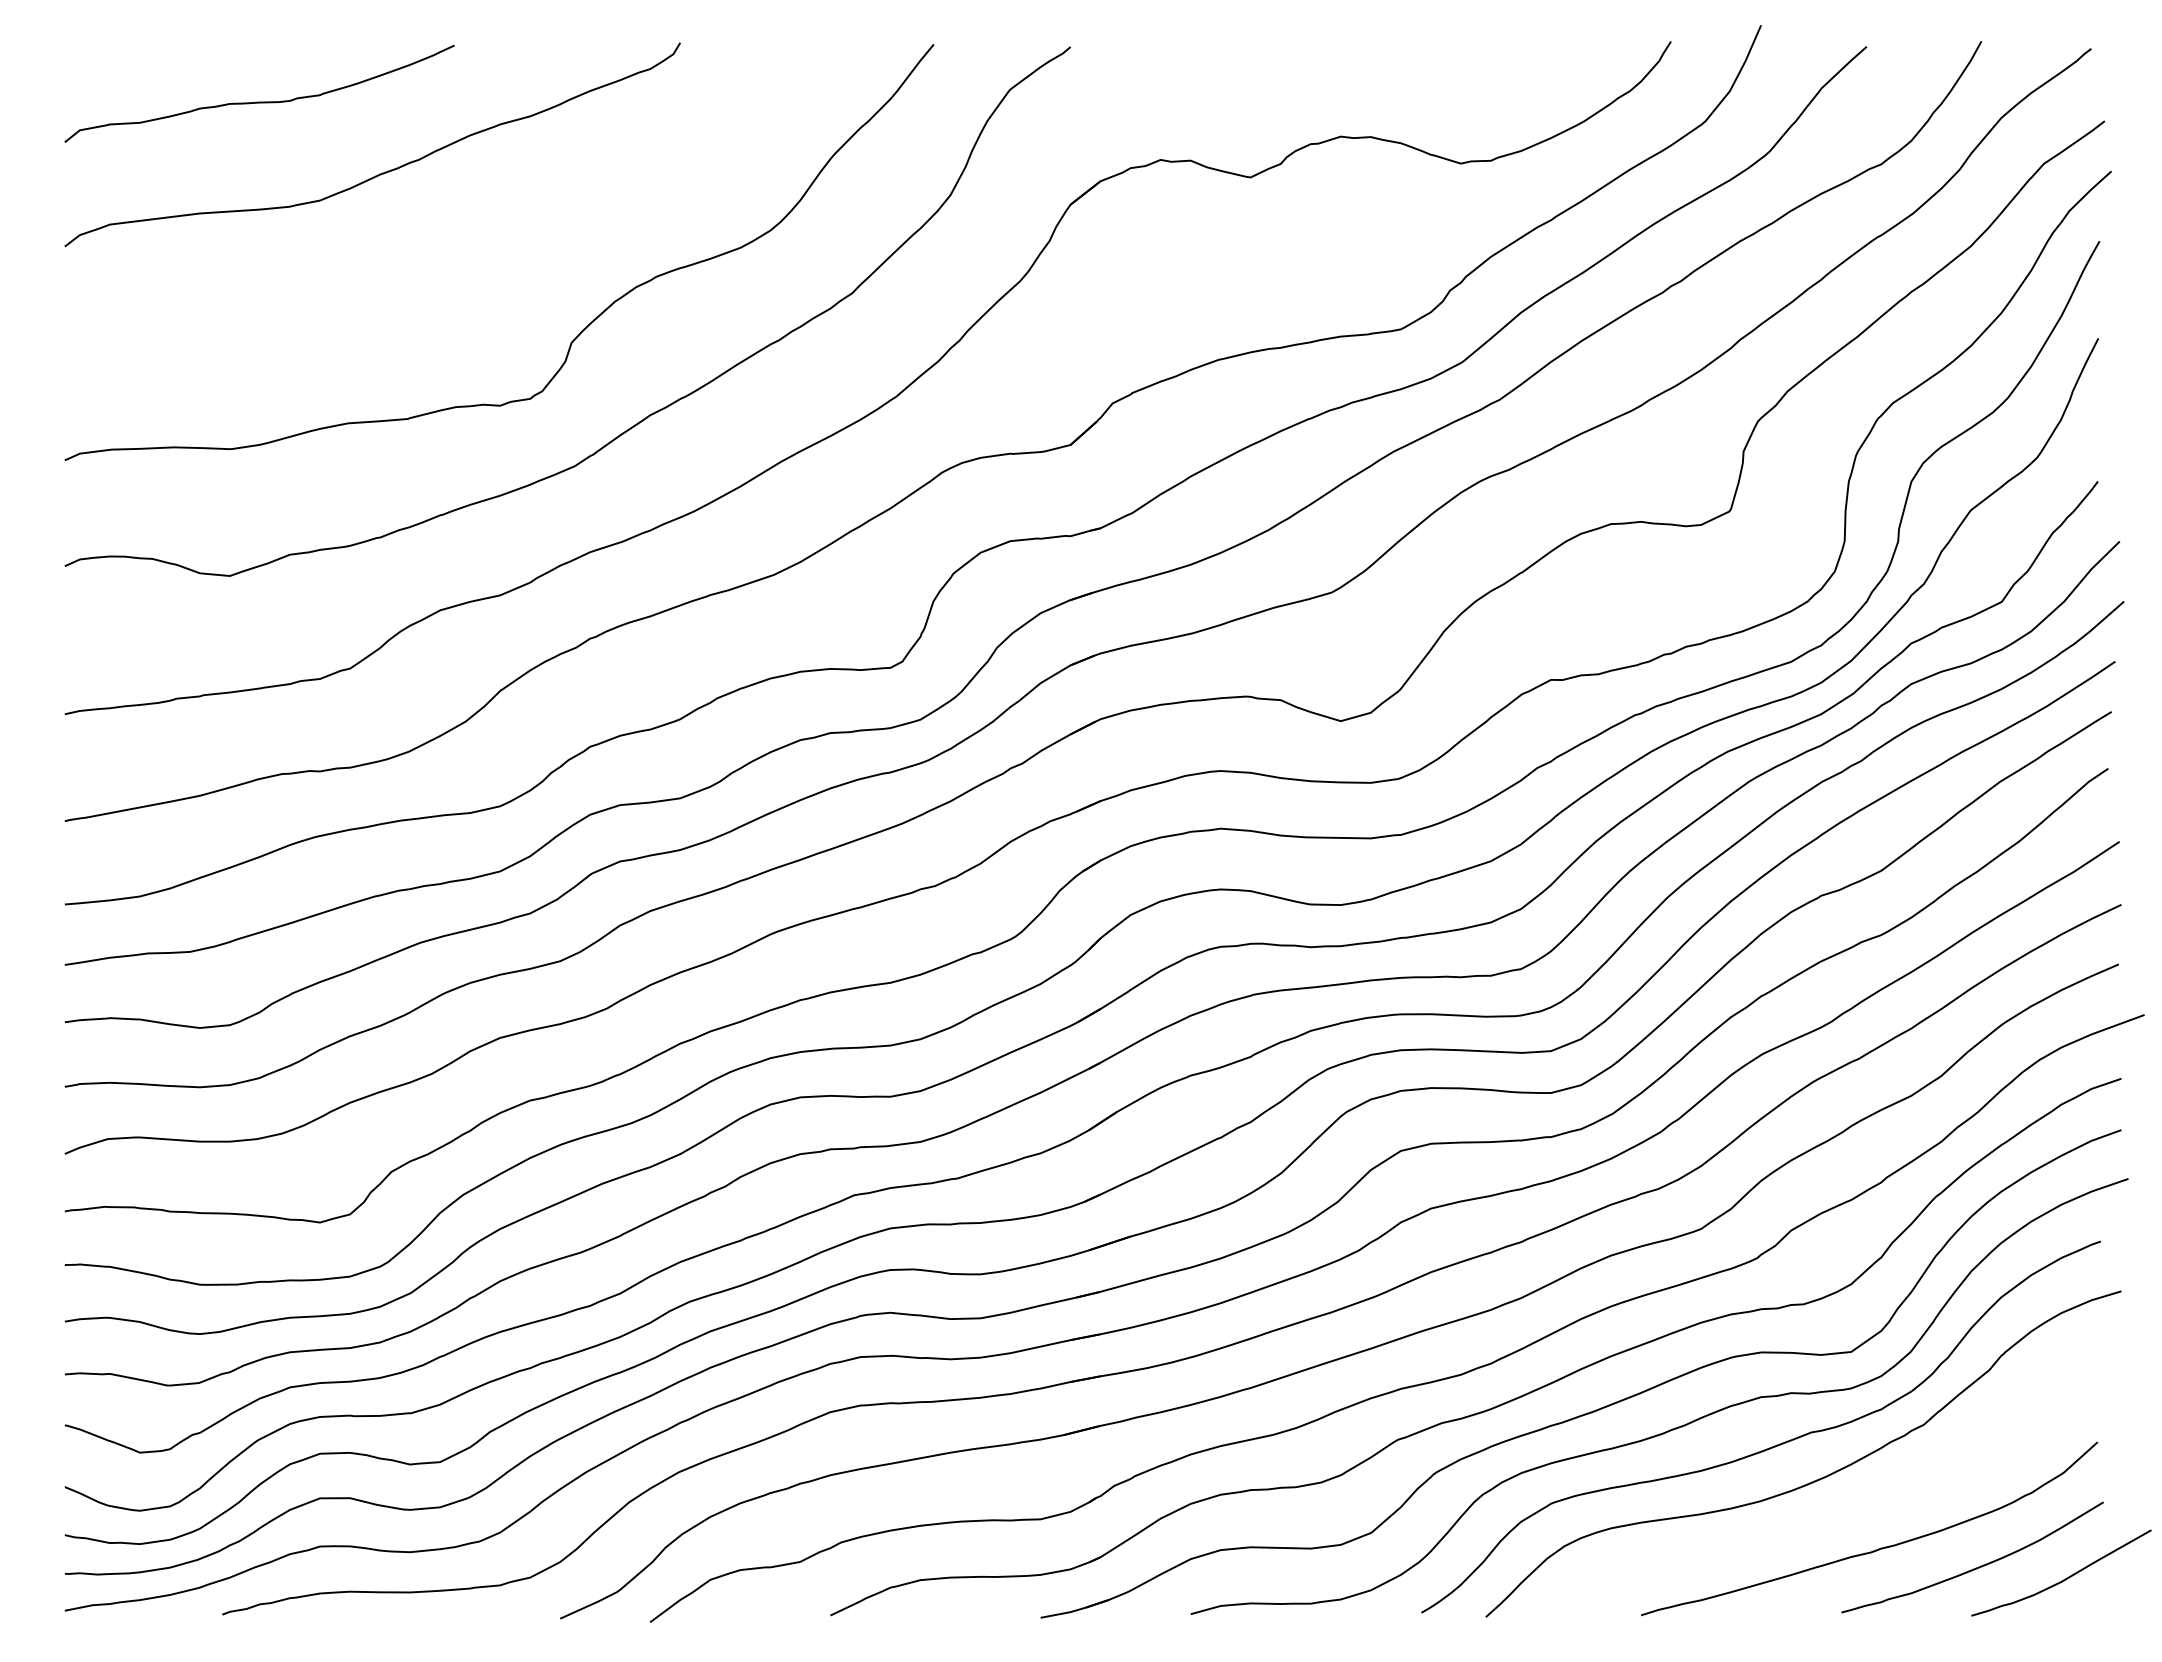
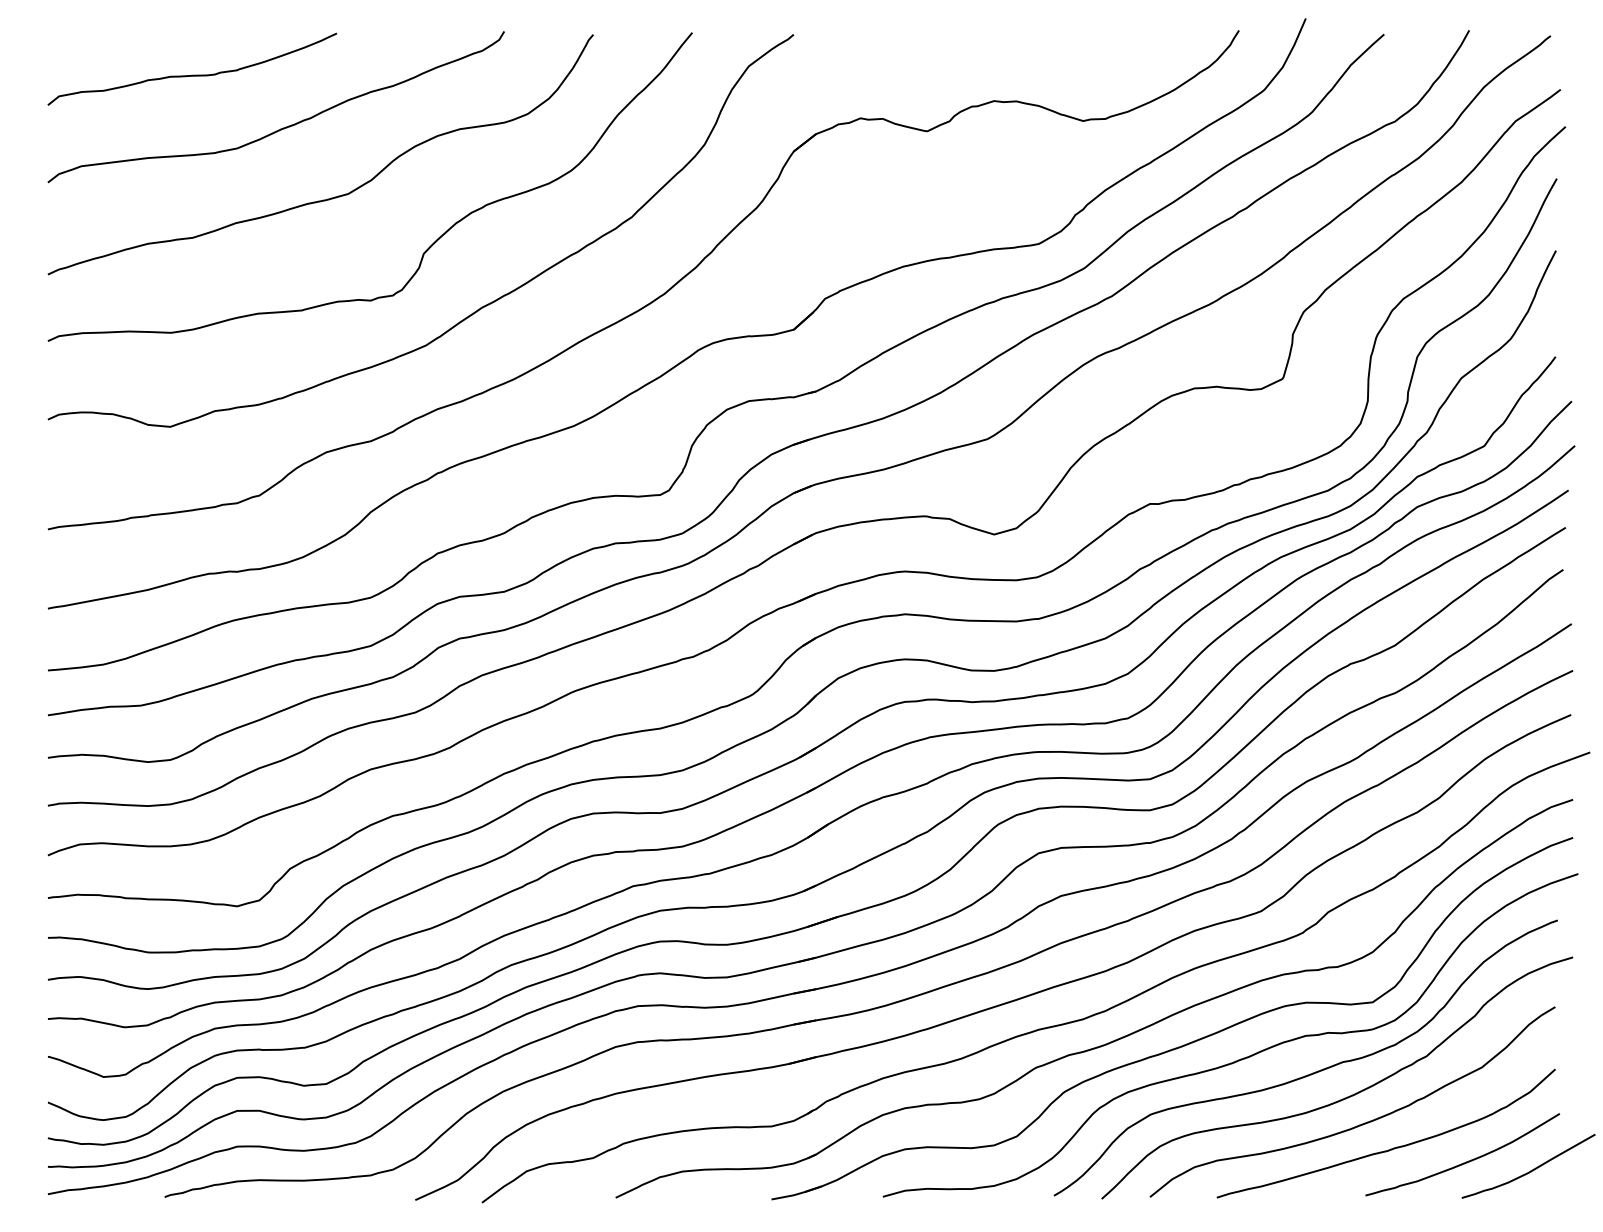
curve: (452, 265) -> (335, 196), added
curve: (1834, 1516) -> (1360, 1124), added

